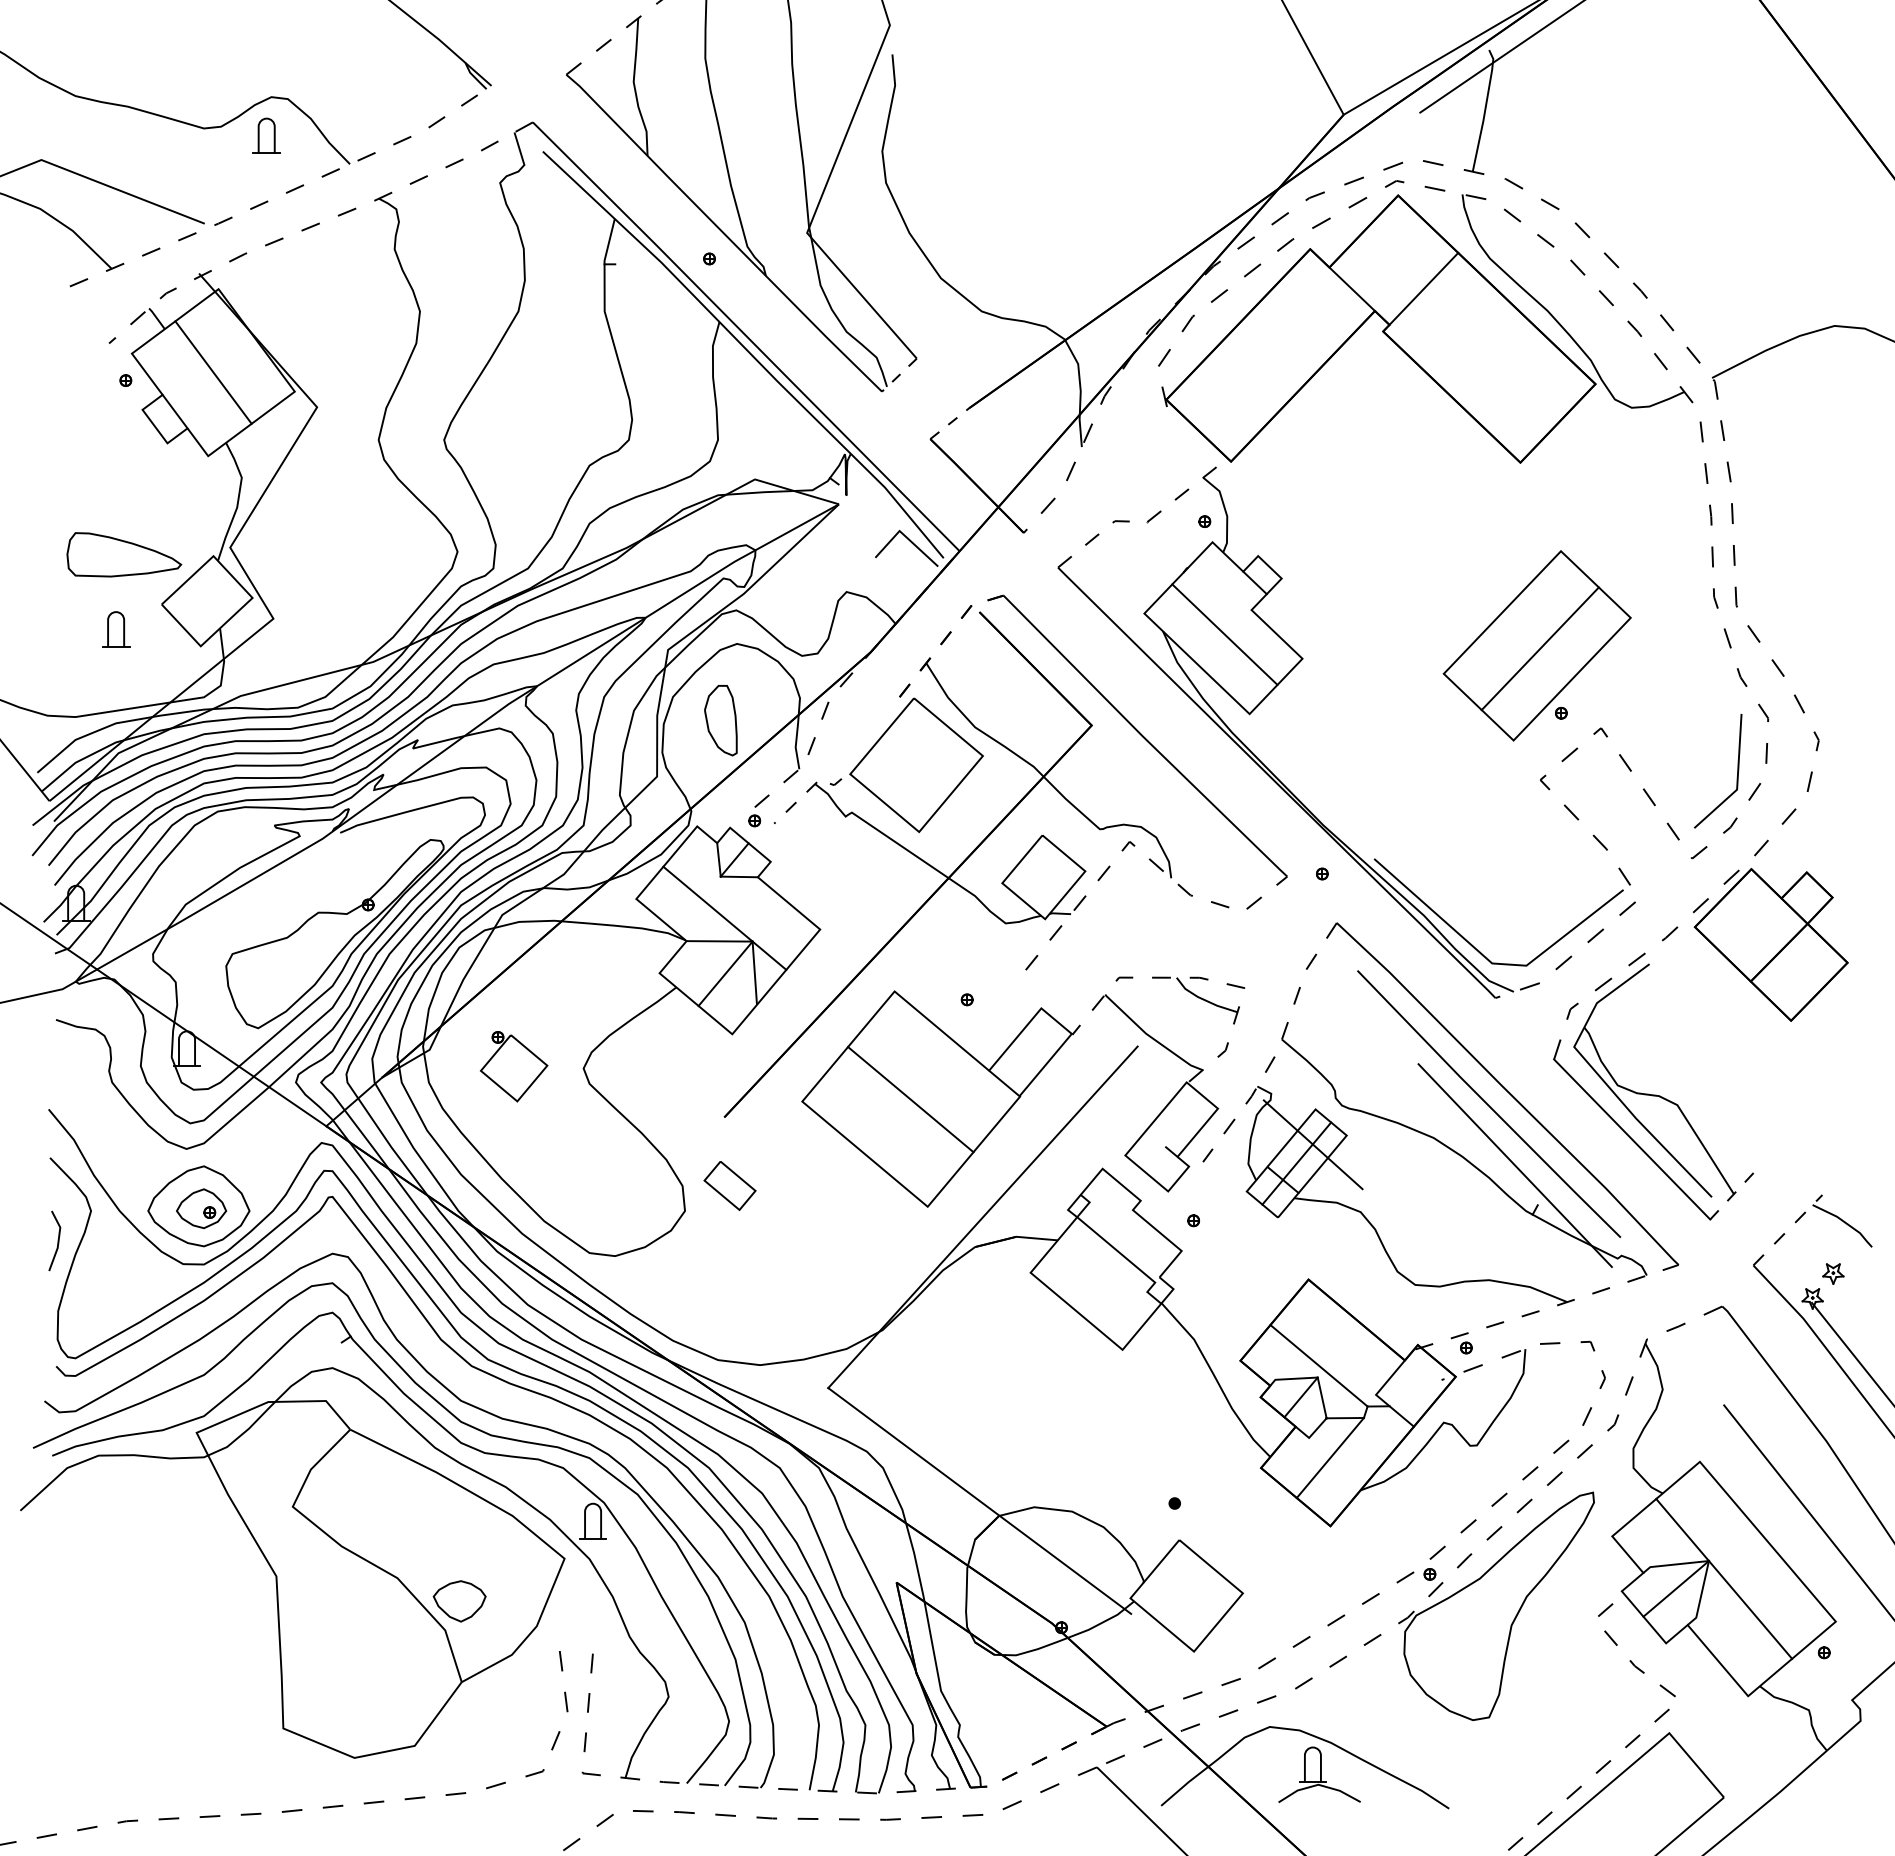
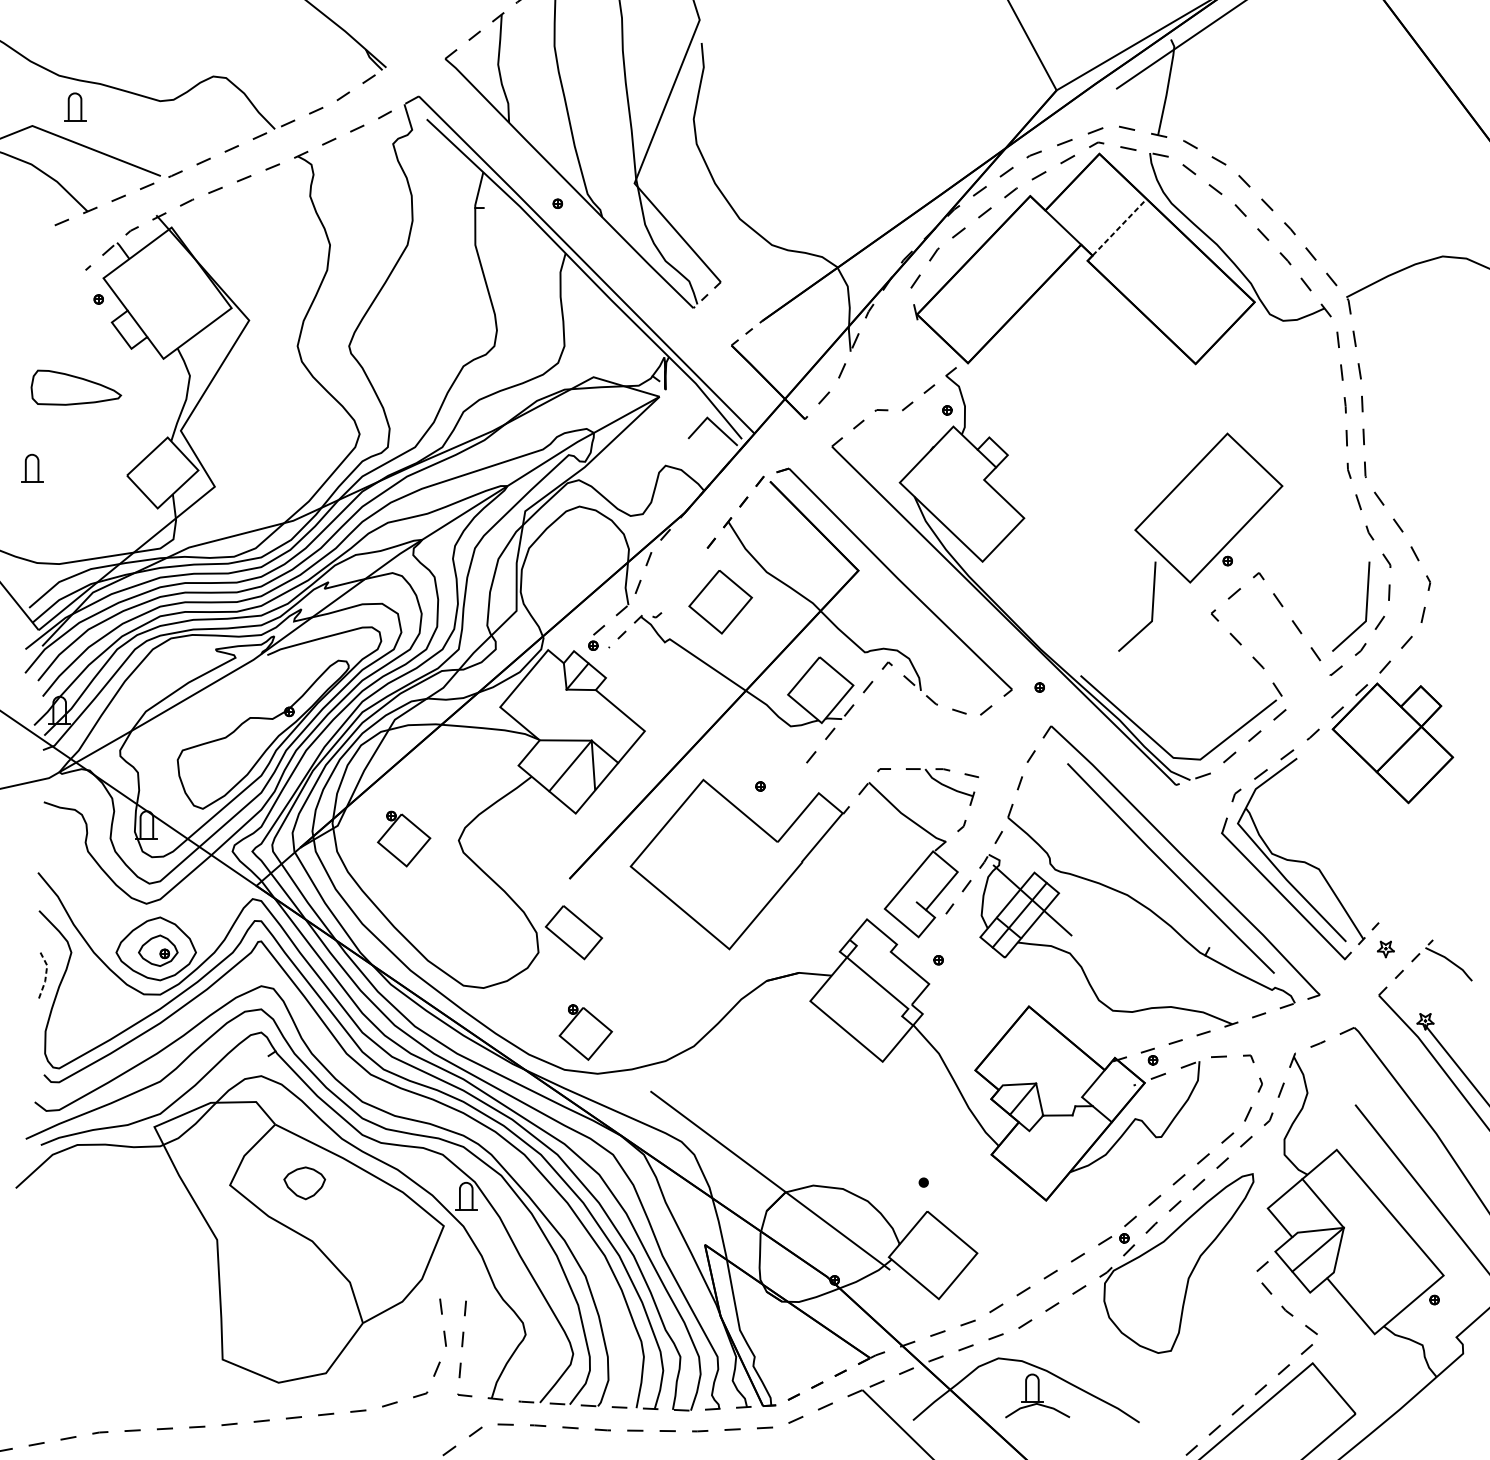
part: (266, 135) -> (74, 106), moved
line: (1423, 288) -> (1119, 227), solid -> dashed
line: (213, 372) -> (167, 293), removed
part: (124, 554) -> (76, 387), moved
part: (116, 629) -> (32, 468), moved
line: (1224, 634) -> (962, 499), removed
line: (1539, 648) -> (1210, 510), removed
part: (720, 720) -> (566, 566), removed
part: (916, 765) -> (720, 602), size x0.6
line: (1464, 777) -> (1151, 611), added
line: (707, 903) -> (556, 710), removed
line: (1004, 1083) -> (789, 852), removed
line: (910, 1099) -> (715, 864), removed
line: (1514, 1165) -> (1190, 916), removed
part: (729, 1186) -> (573, 933), size x1.4
line: (982, 1217) -> (772, 957), removed
line: (58, 1241) -> (45, 976), solid -> dashed
part: (1833, 1273) -> (1385, 949), moved
part: (745, 1312) -> (586, 1032), added
line: (1318, 1365) -> (1036, 1074), removed
line: (1329, 1457) -> (1045, 1146), removed
part: (459, 1601) -> (304, 1183), moved
line: (1750, 1609) -> (1376, 1265), removed

